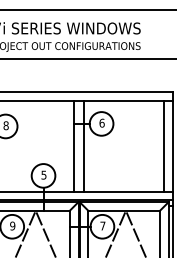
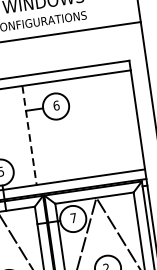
line: (74, 146) -> (29, 135), solid -> dashed
line: (84, 146) -> (40, 133), removed
line: (164, 146) -> (128, 121), removed

